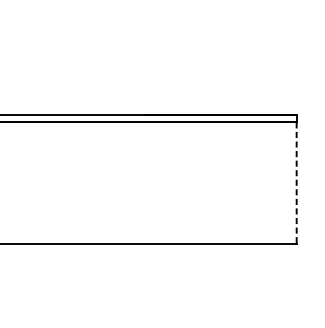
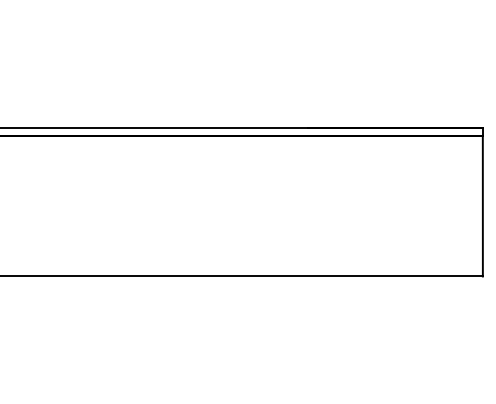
line: (296, 183) -> (482, 206), dashed -> solid

